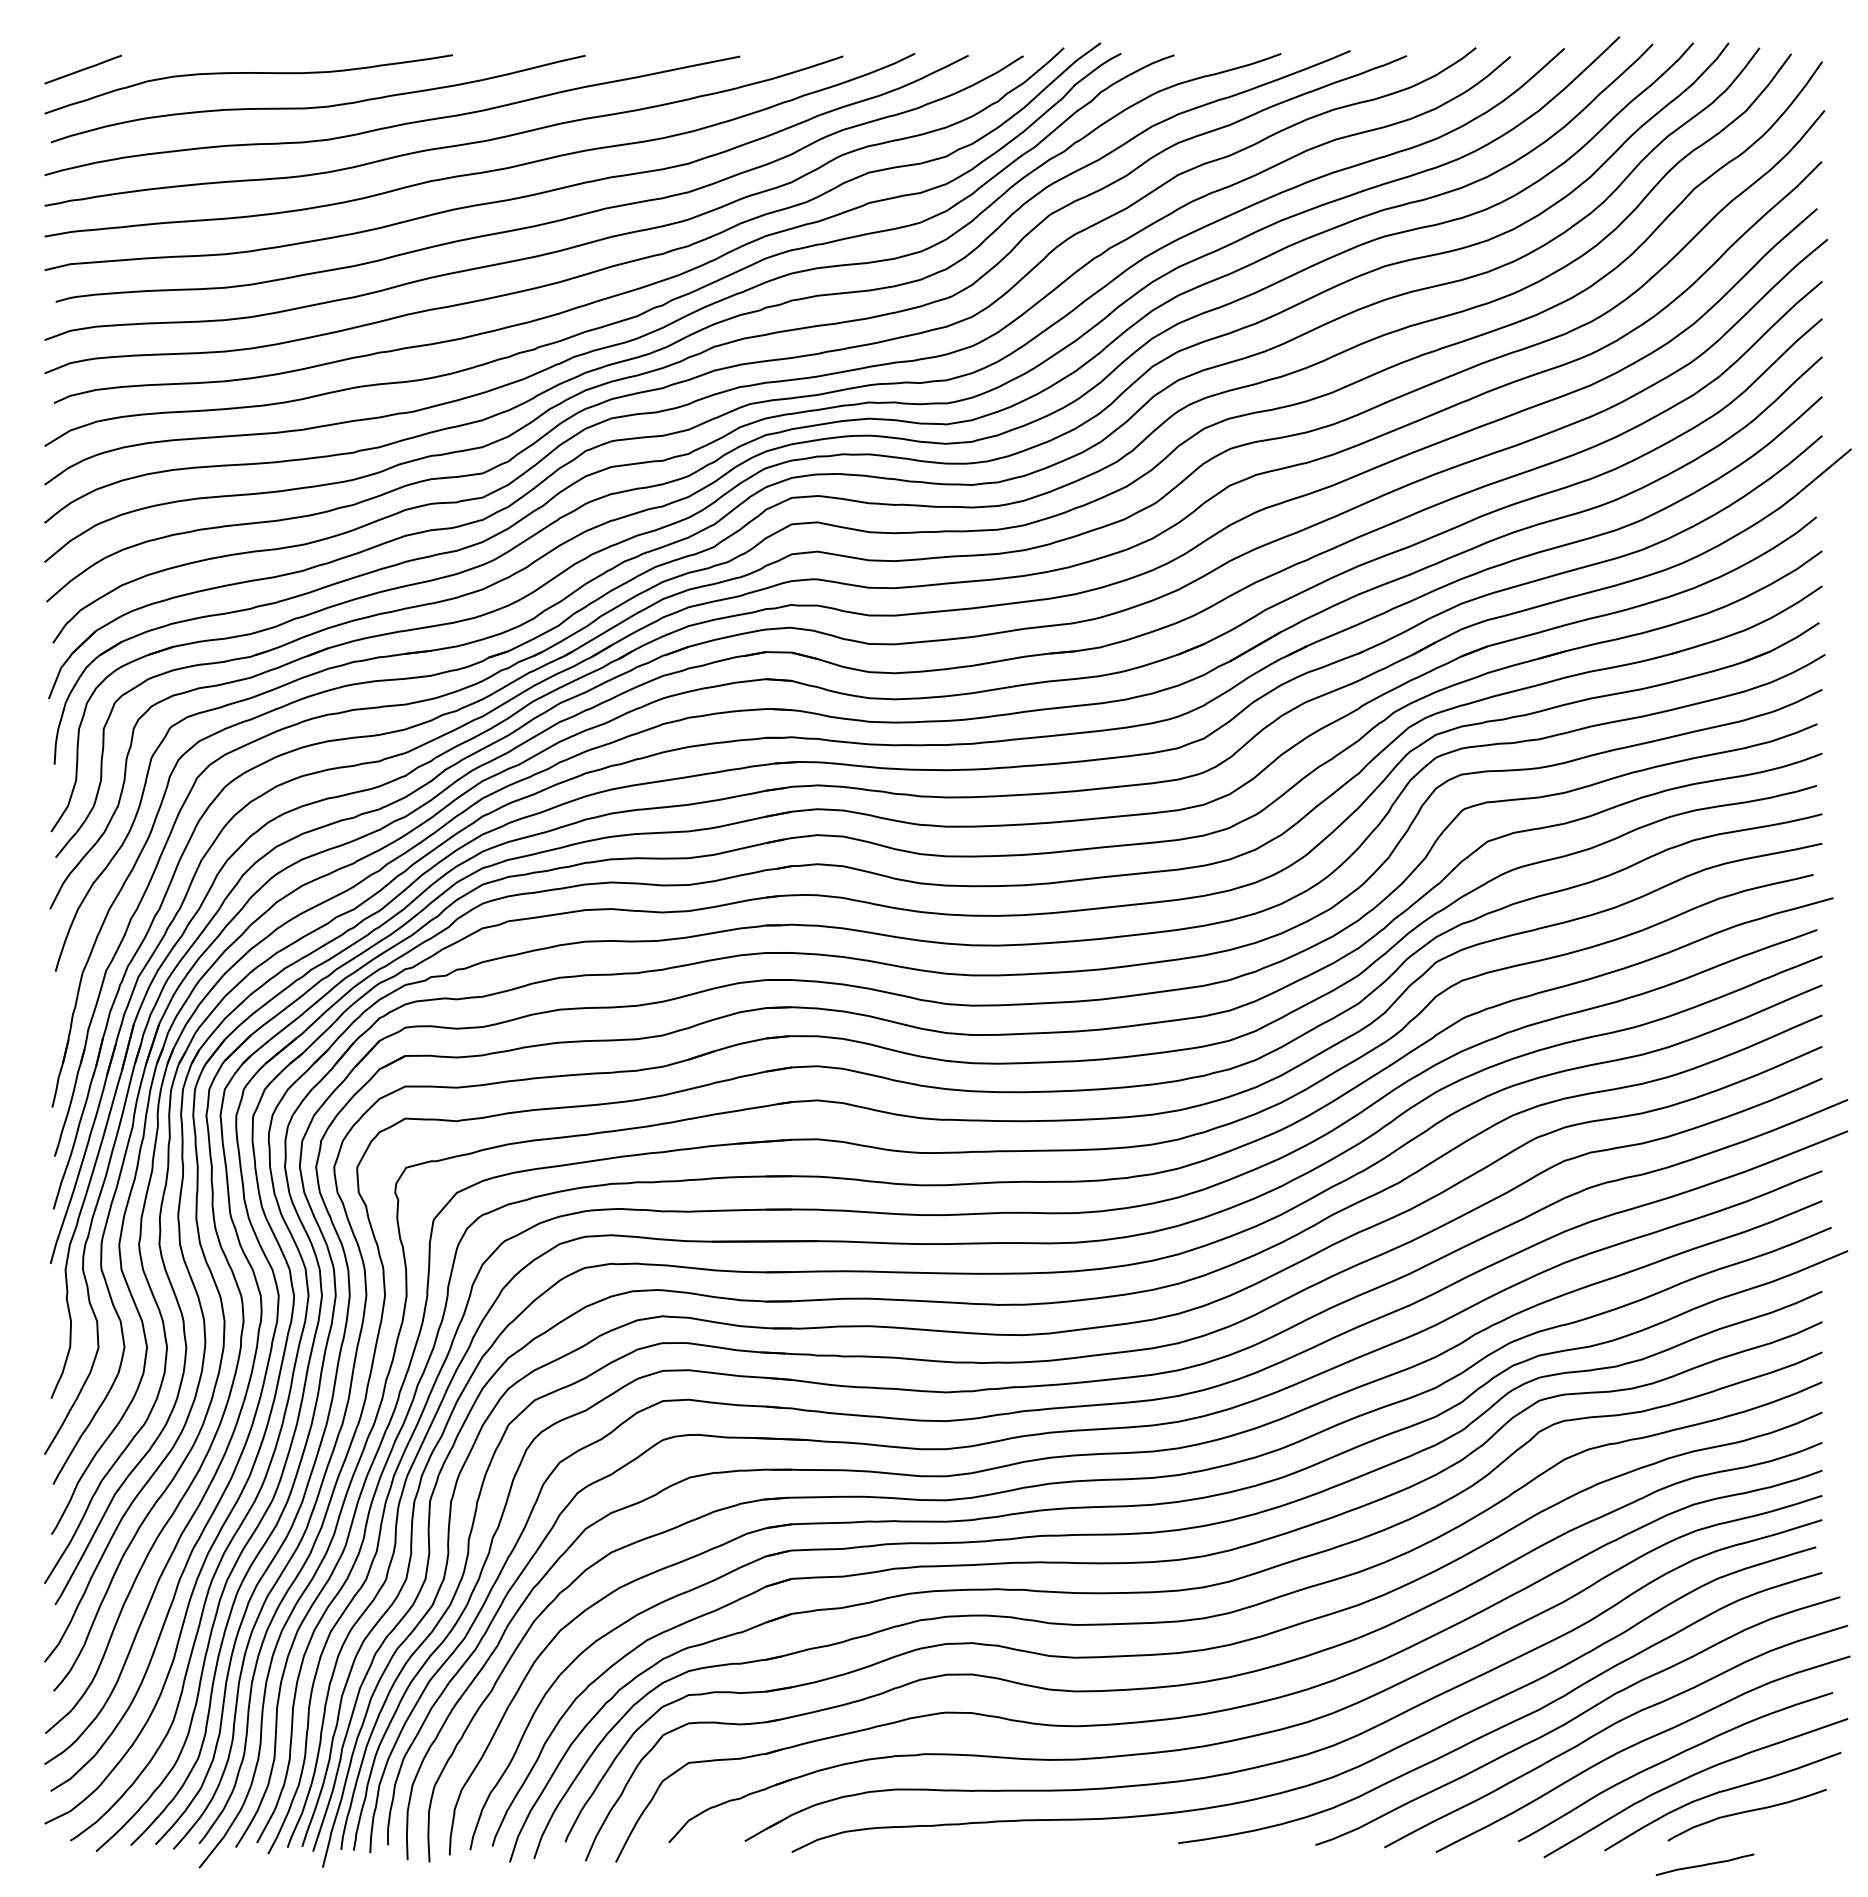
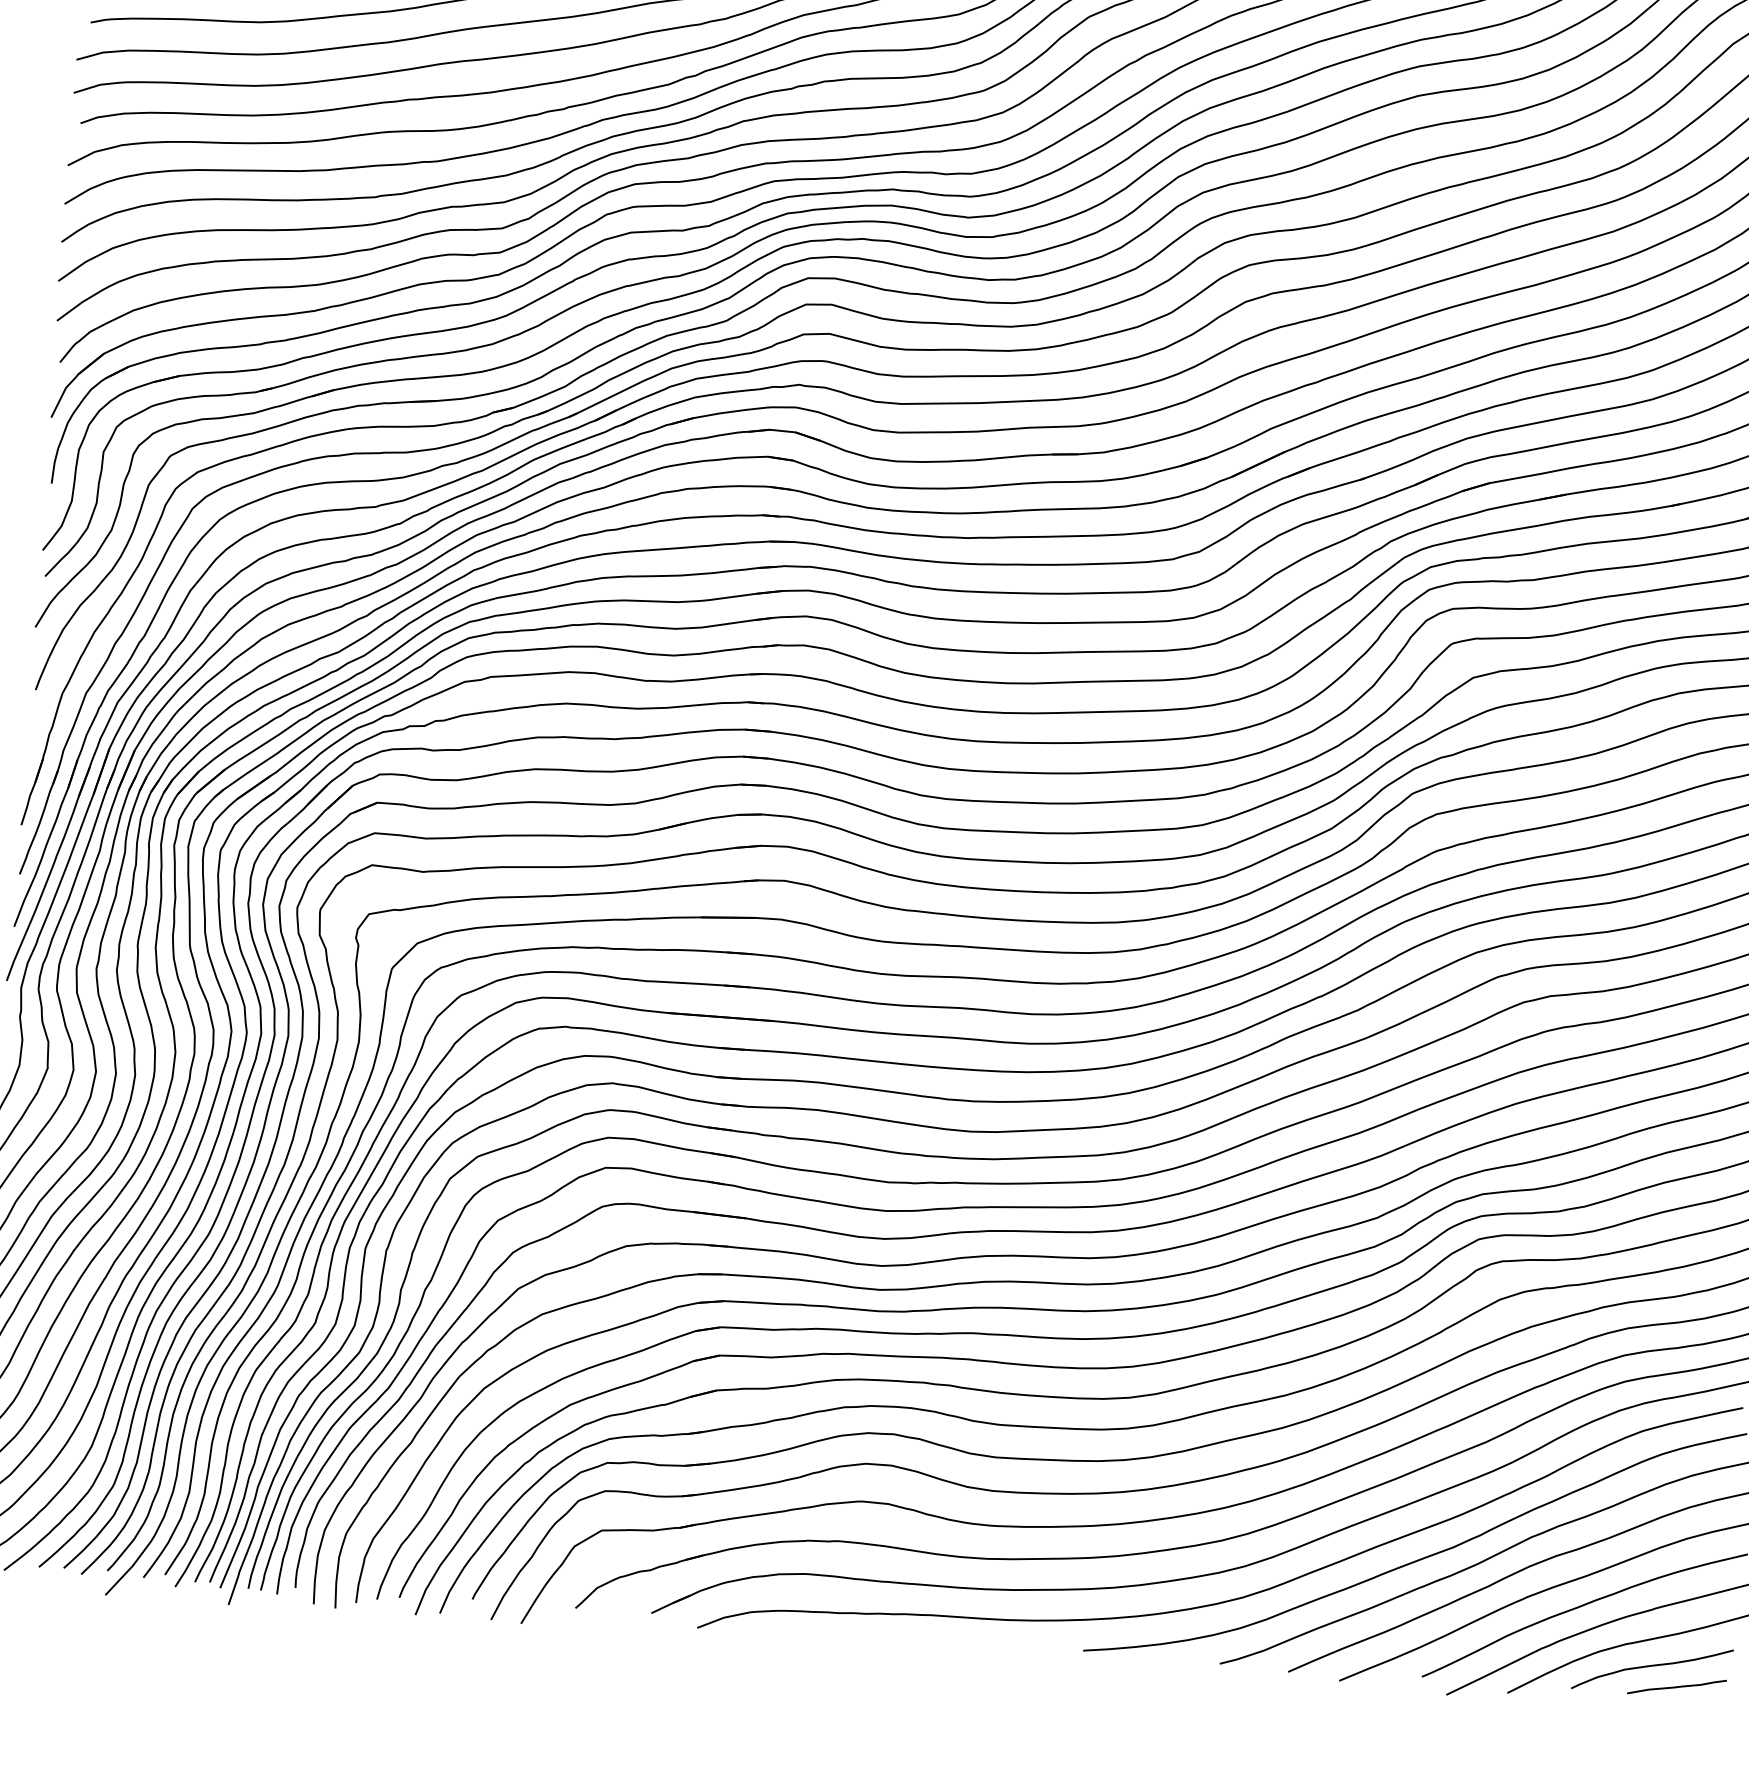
curve: (1704, 1864) -> (1676, 1686), moved

